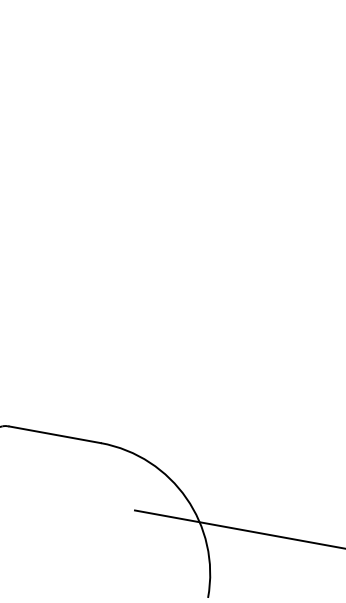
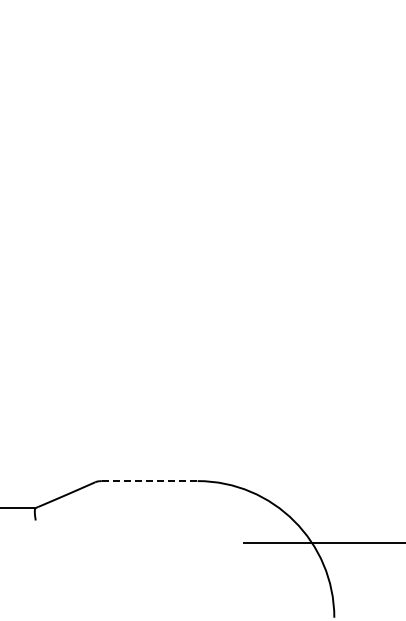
line: (54, 435) -> (149, 481), solid -> dashed

